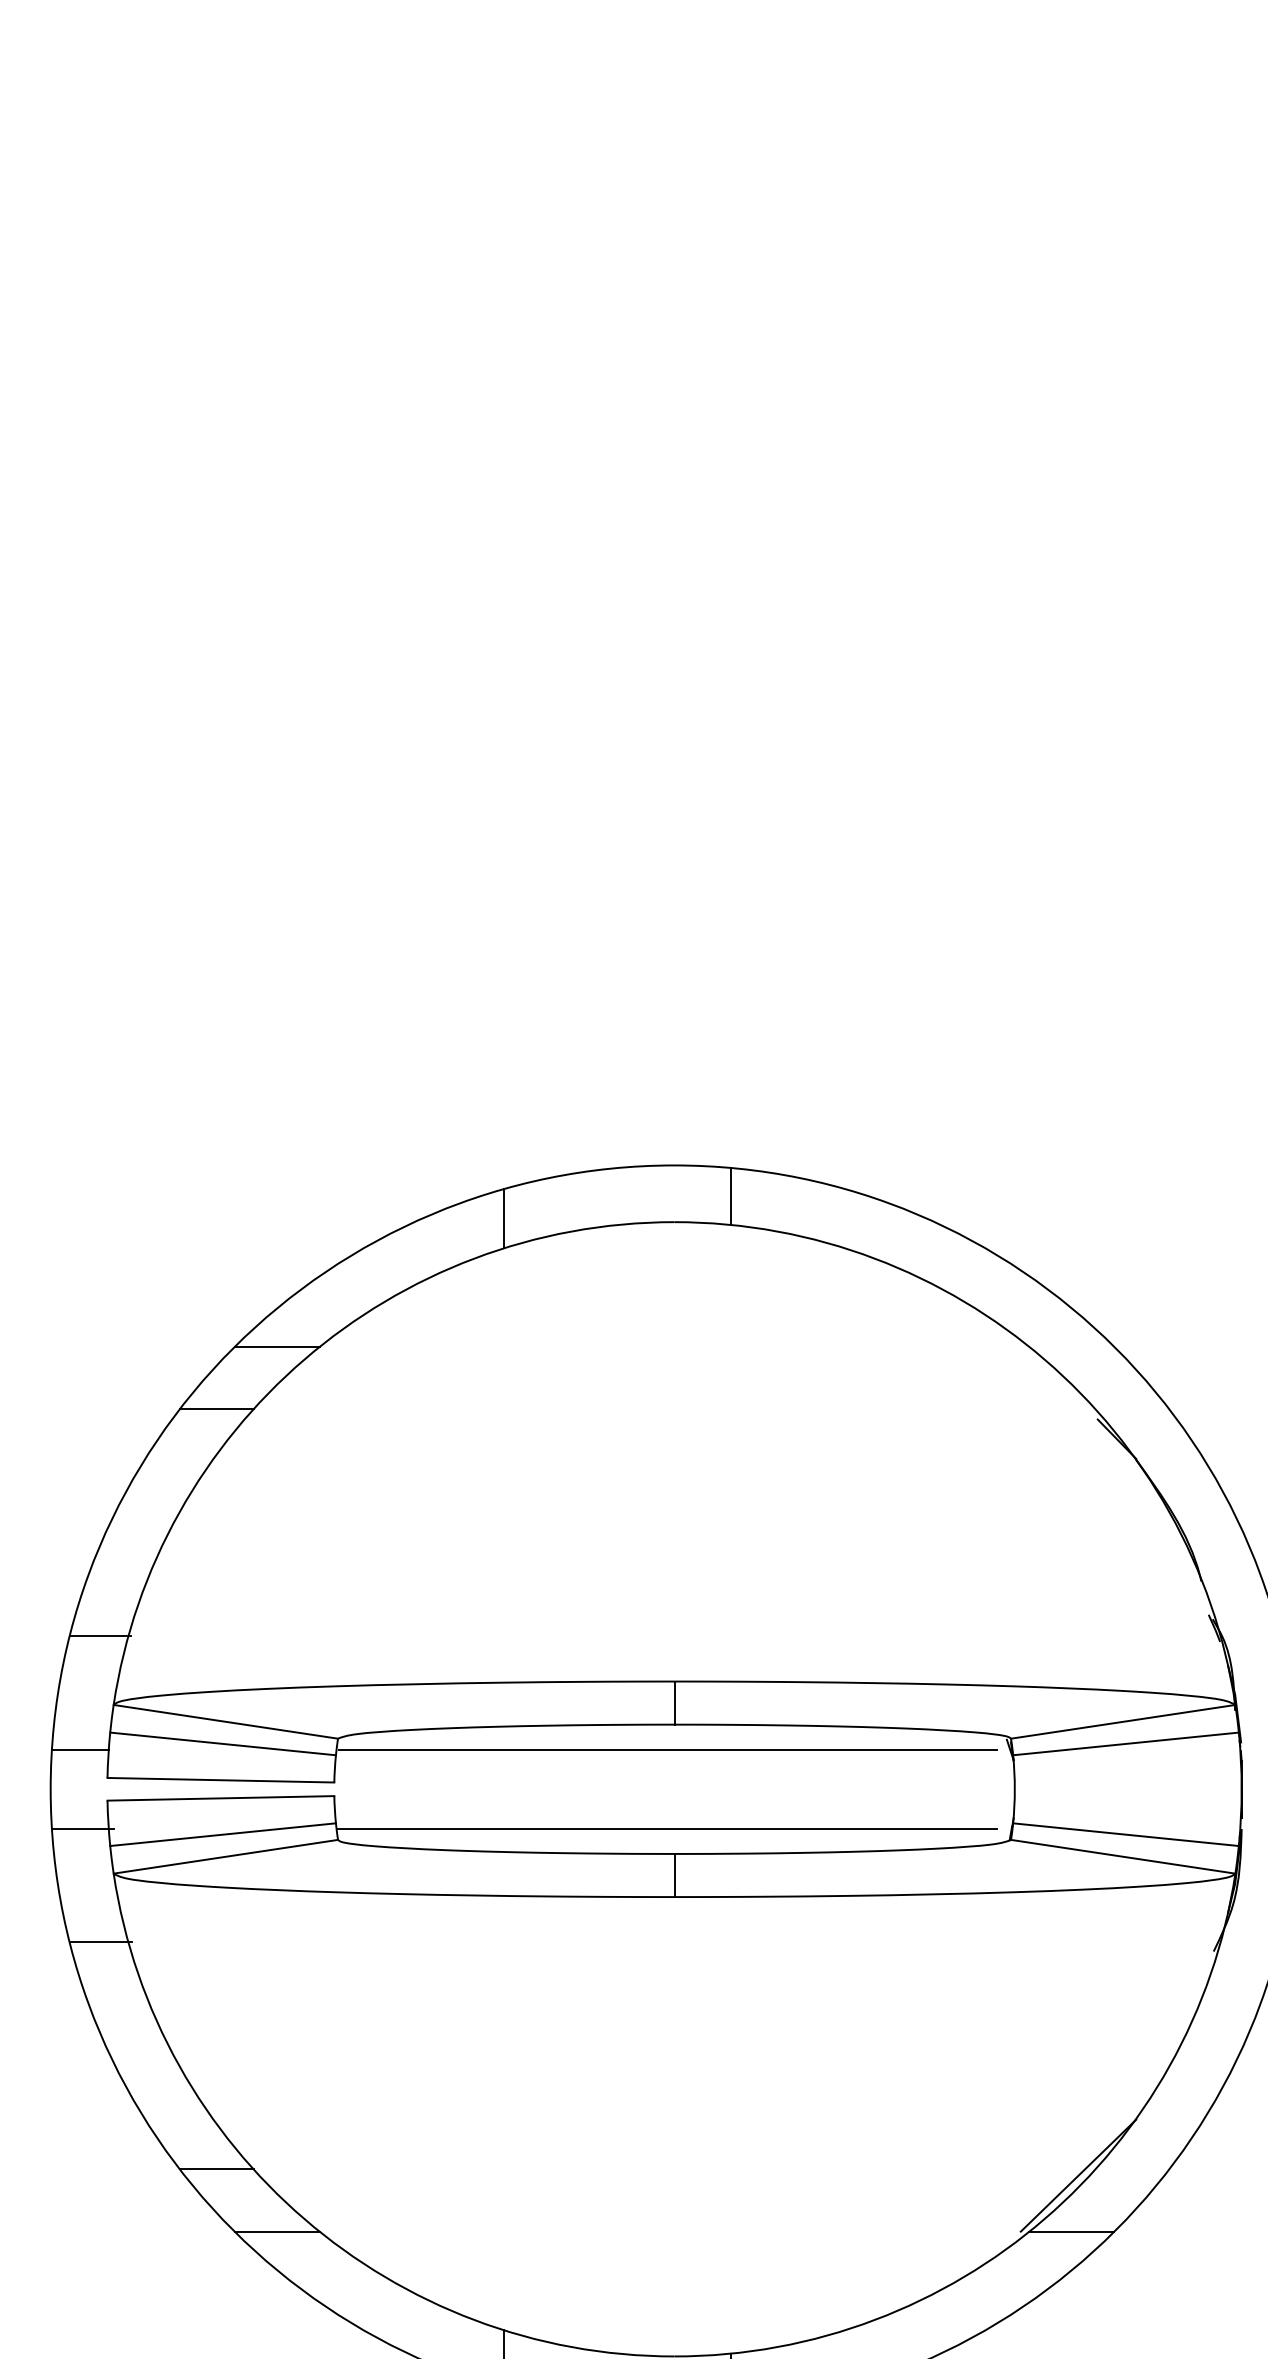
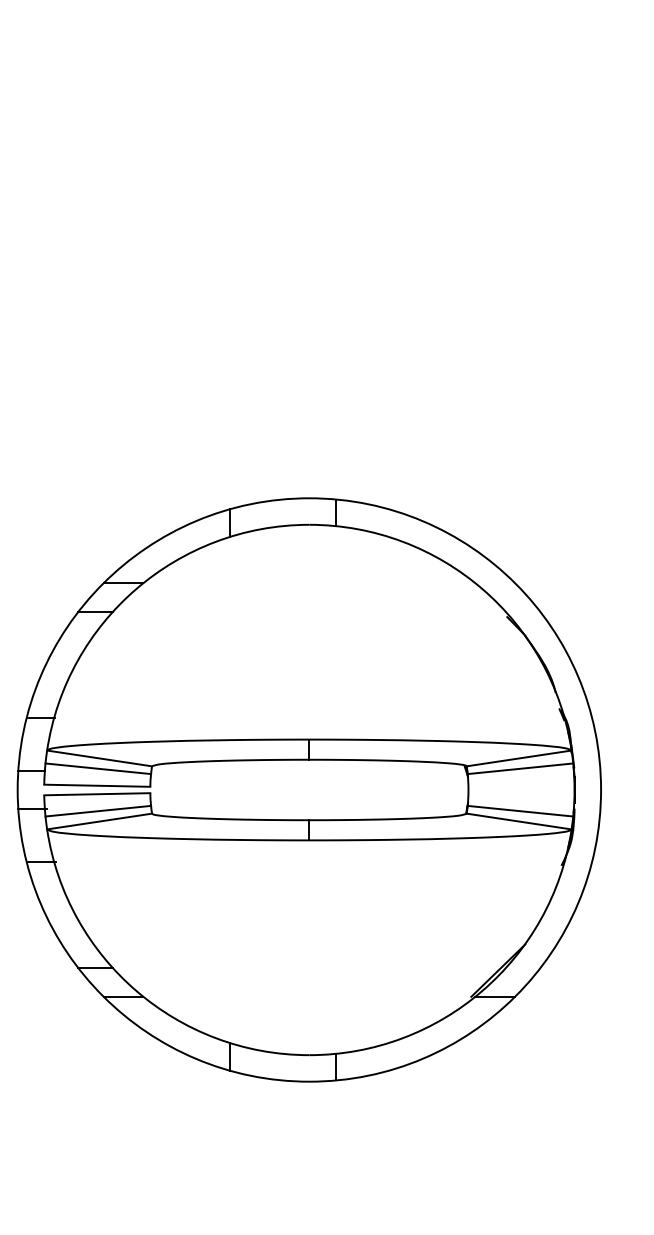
line: (668, 1749) -> (306, 771), removed
line: (668, 1828) -> (306, 808), removed

